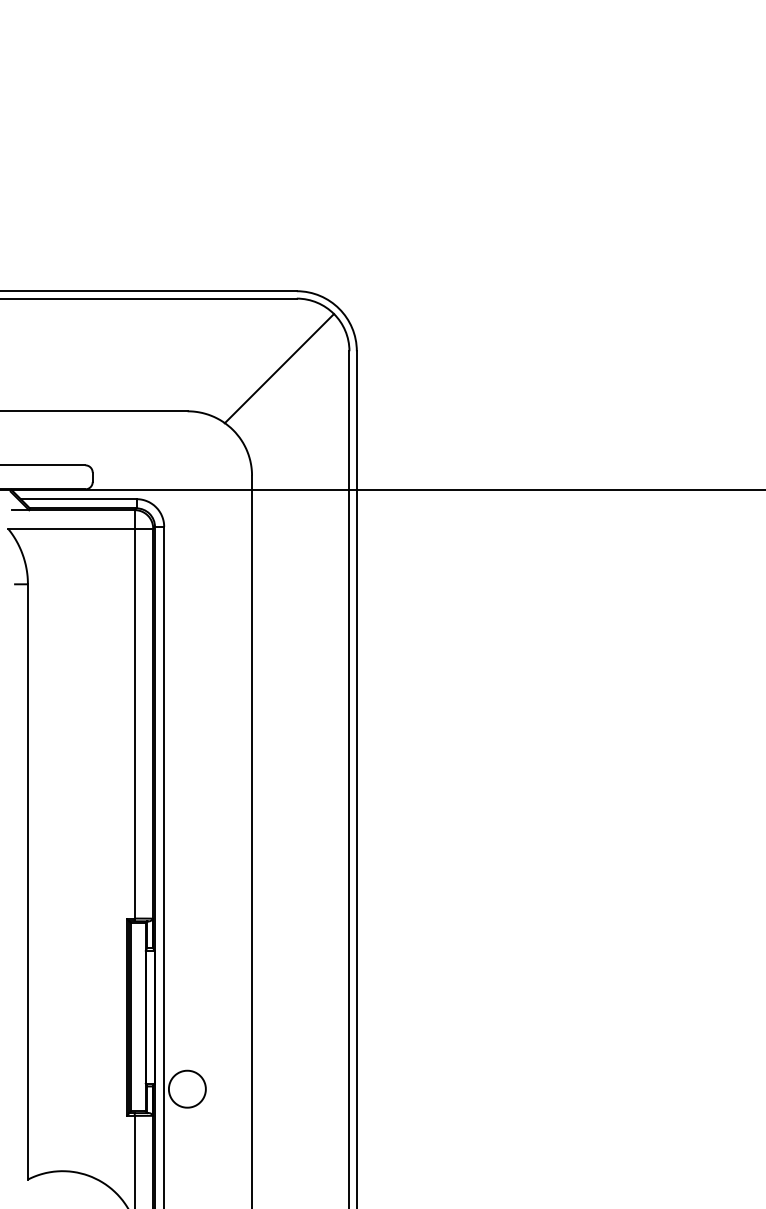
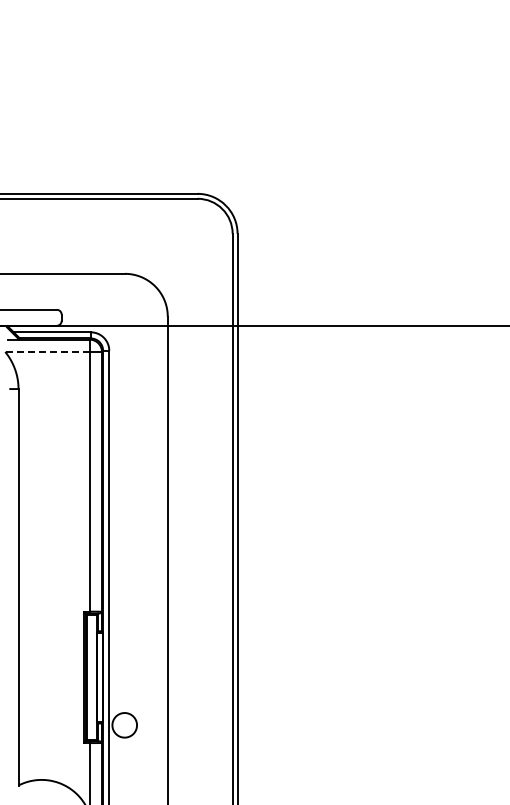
line: (278, 368) -> (185, 245), removed
line: (69, 527) -> (46, 351), solid -> dashed

